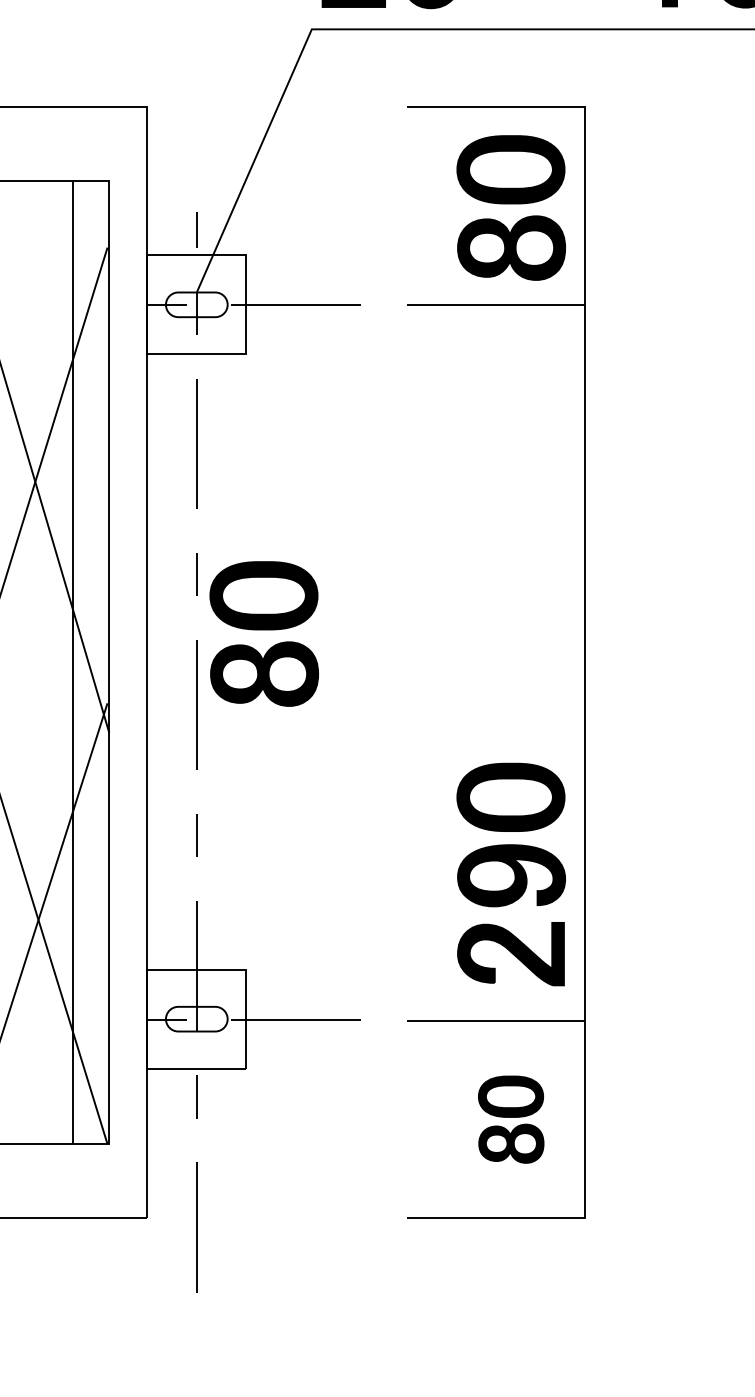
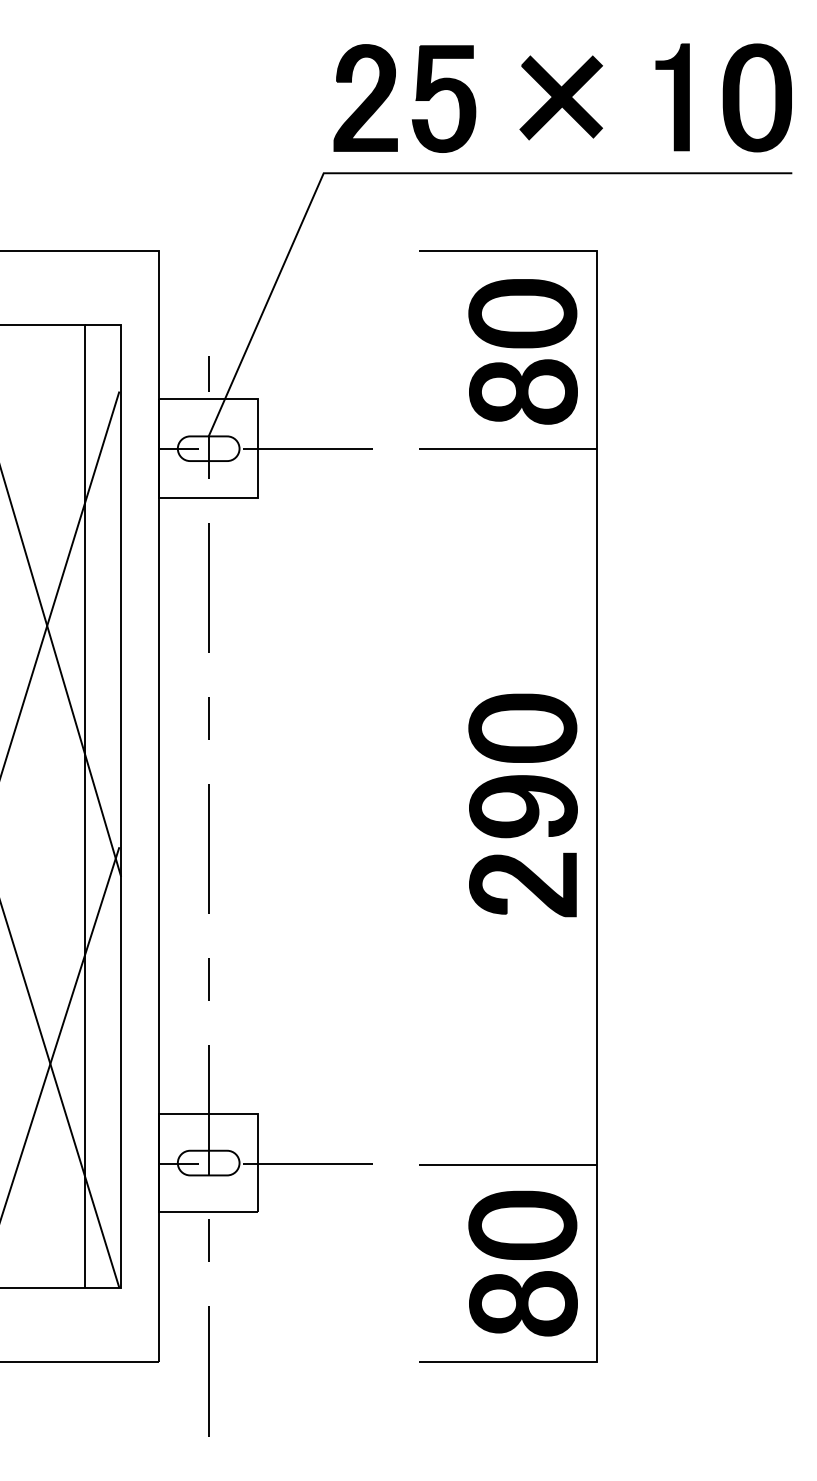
part: (263, 633) -> (275, 777), removed
part: (510, 874) -> (522, 805), moved
part: (510, 1119) -> (522, 1263), size x1.67

